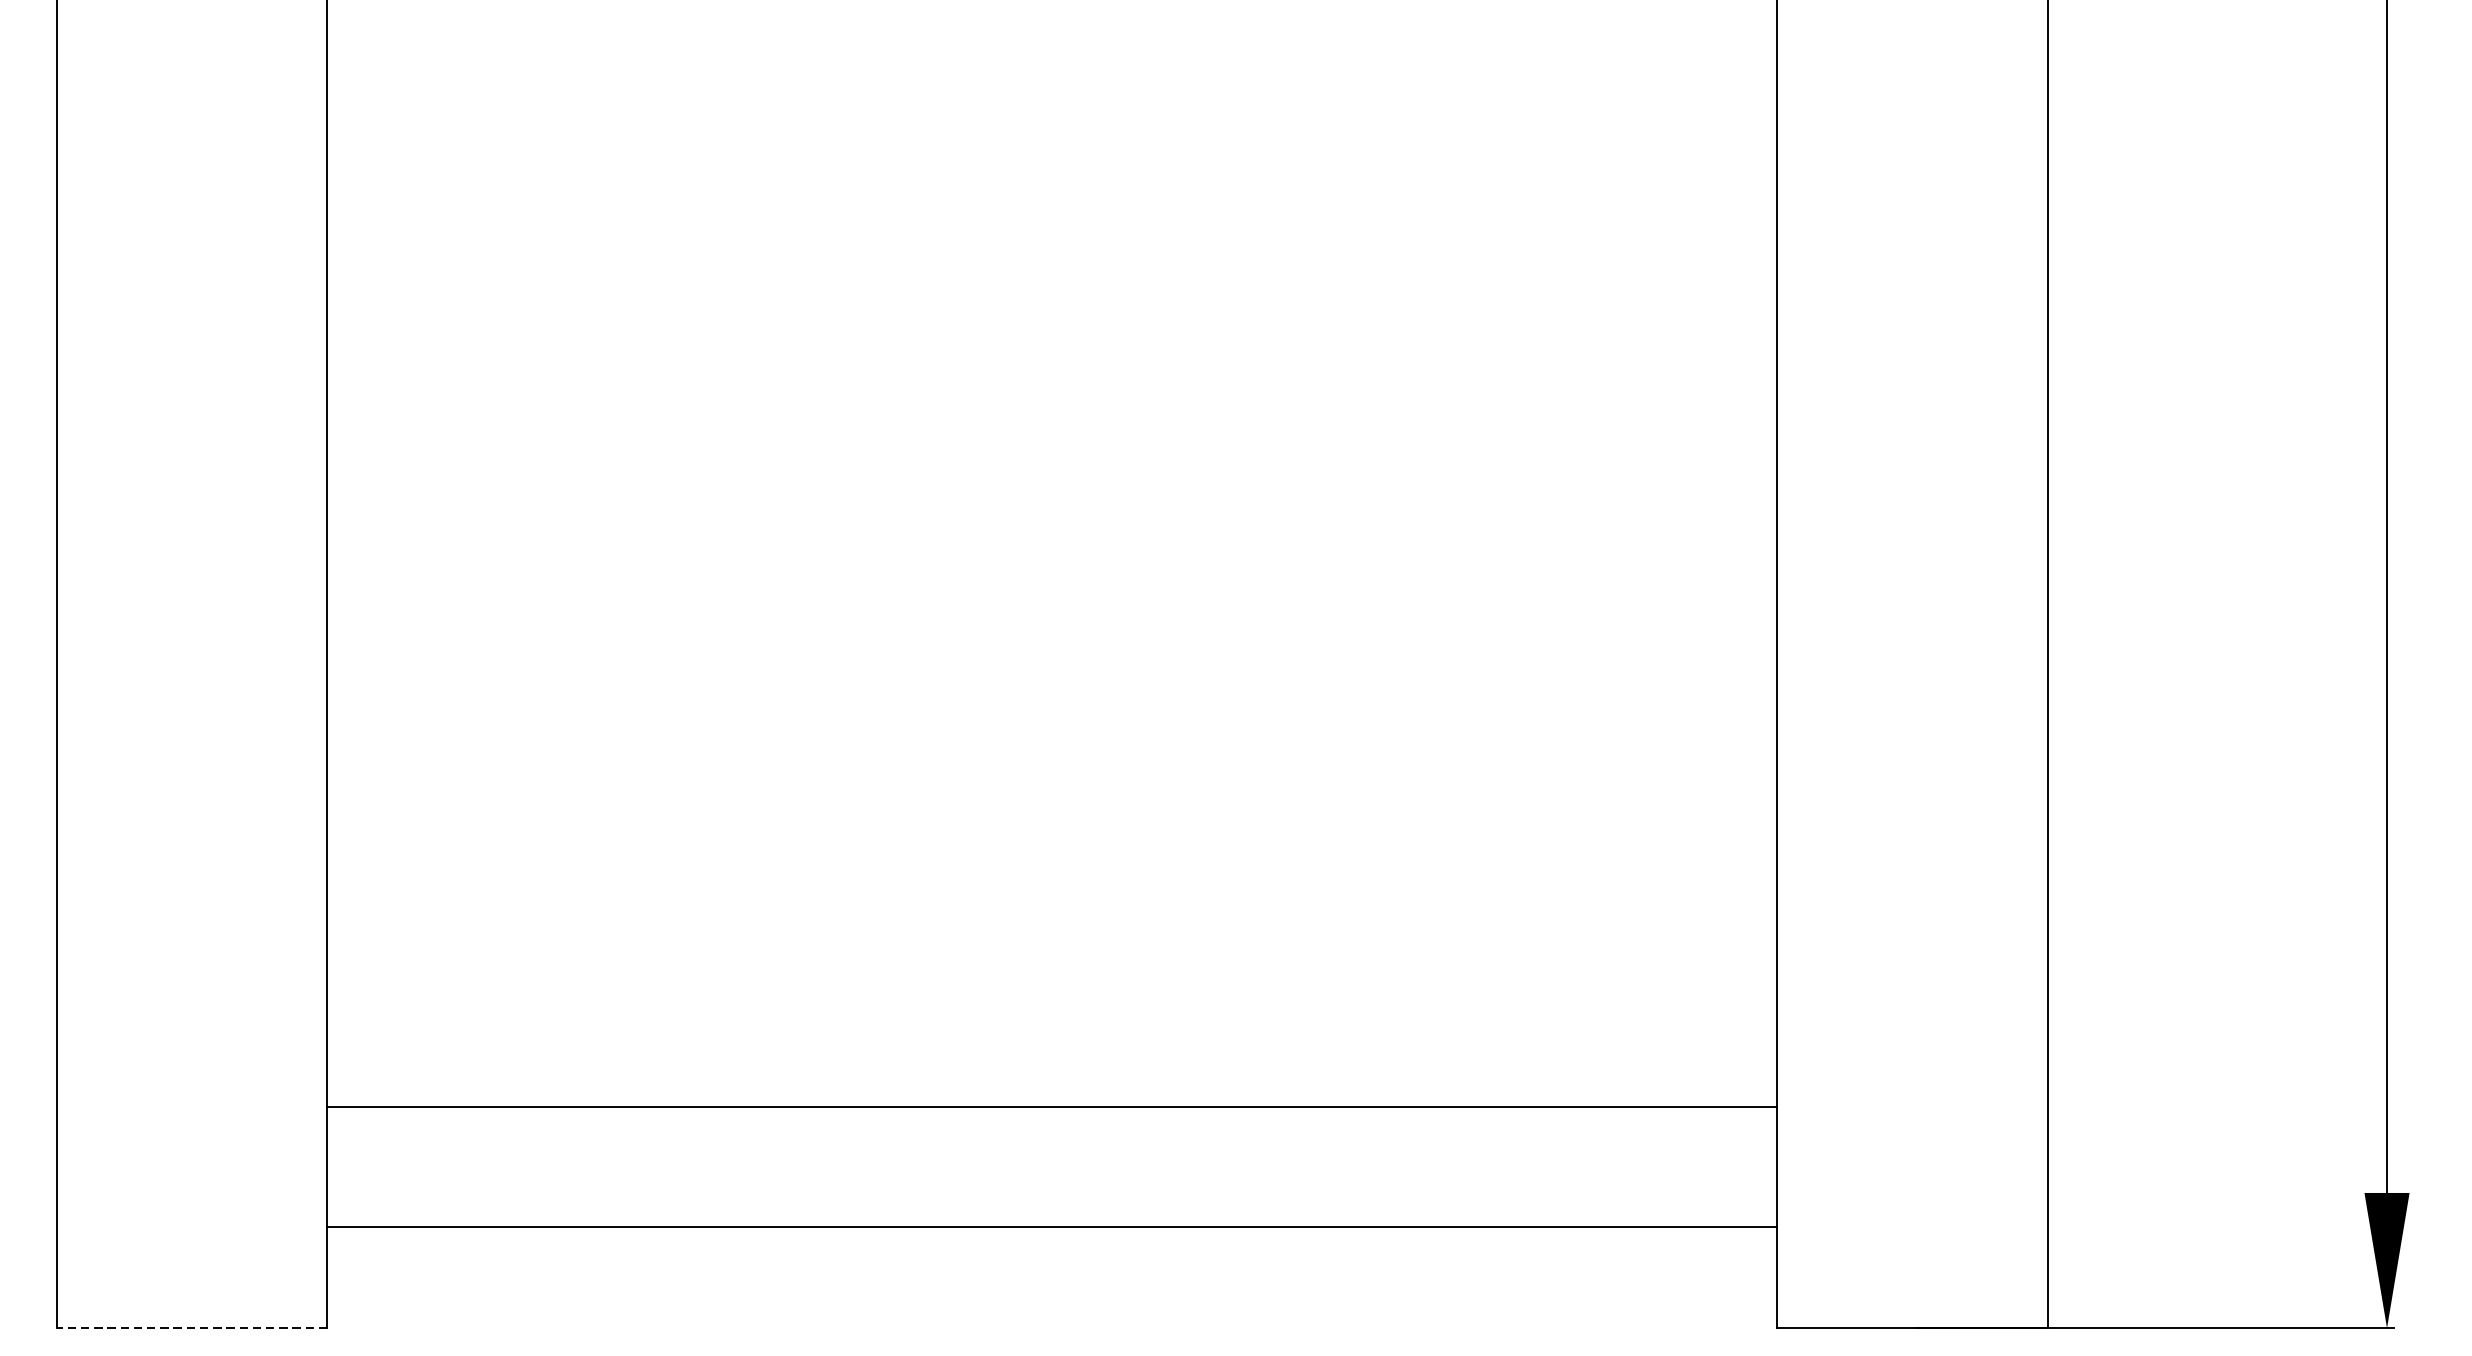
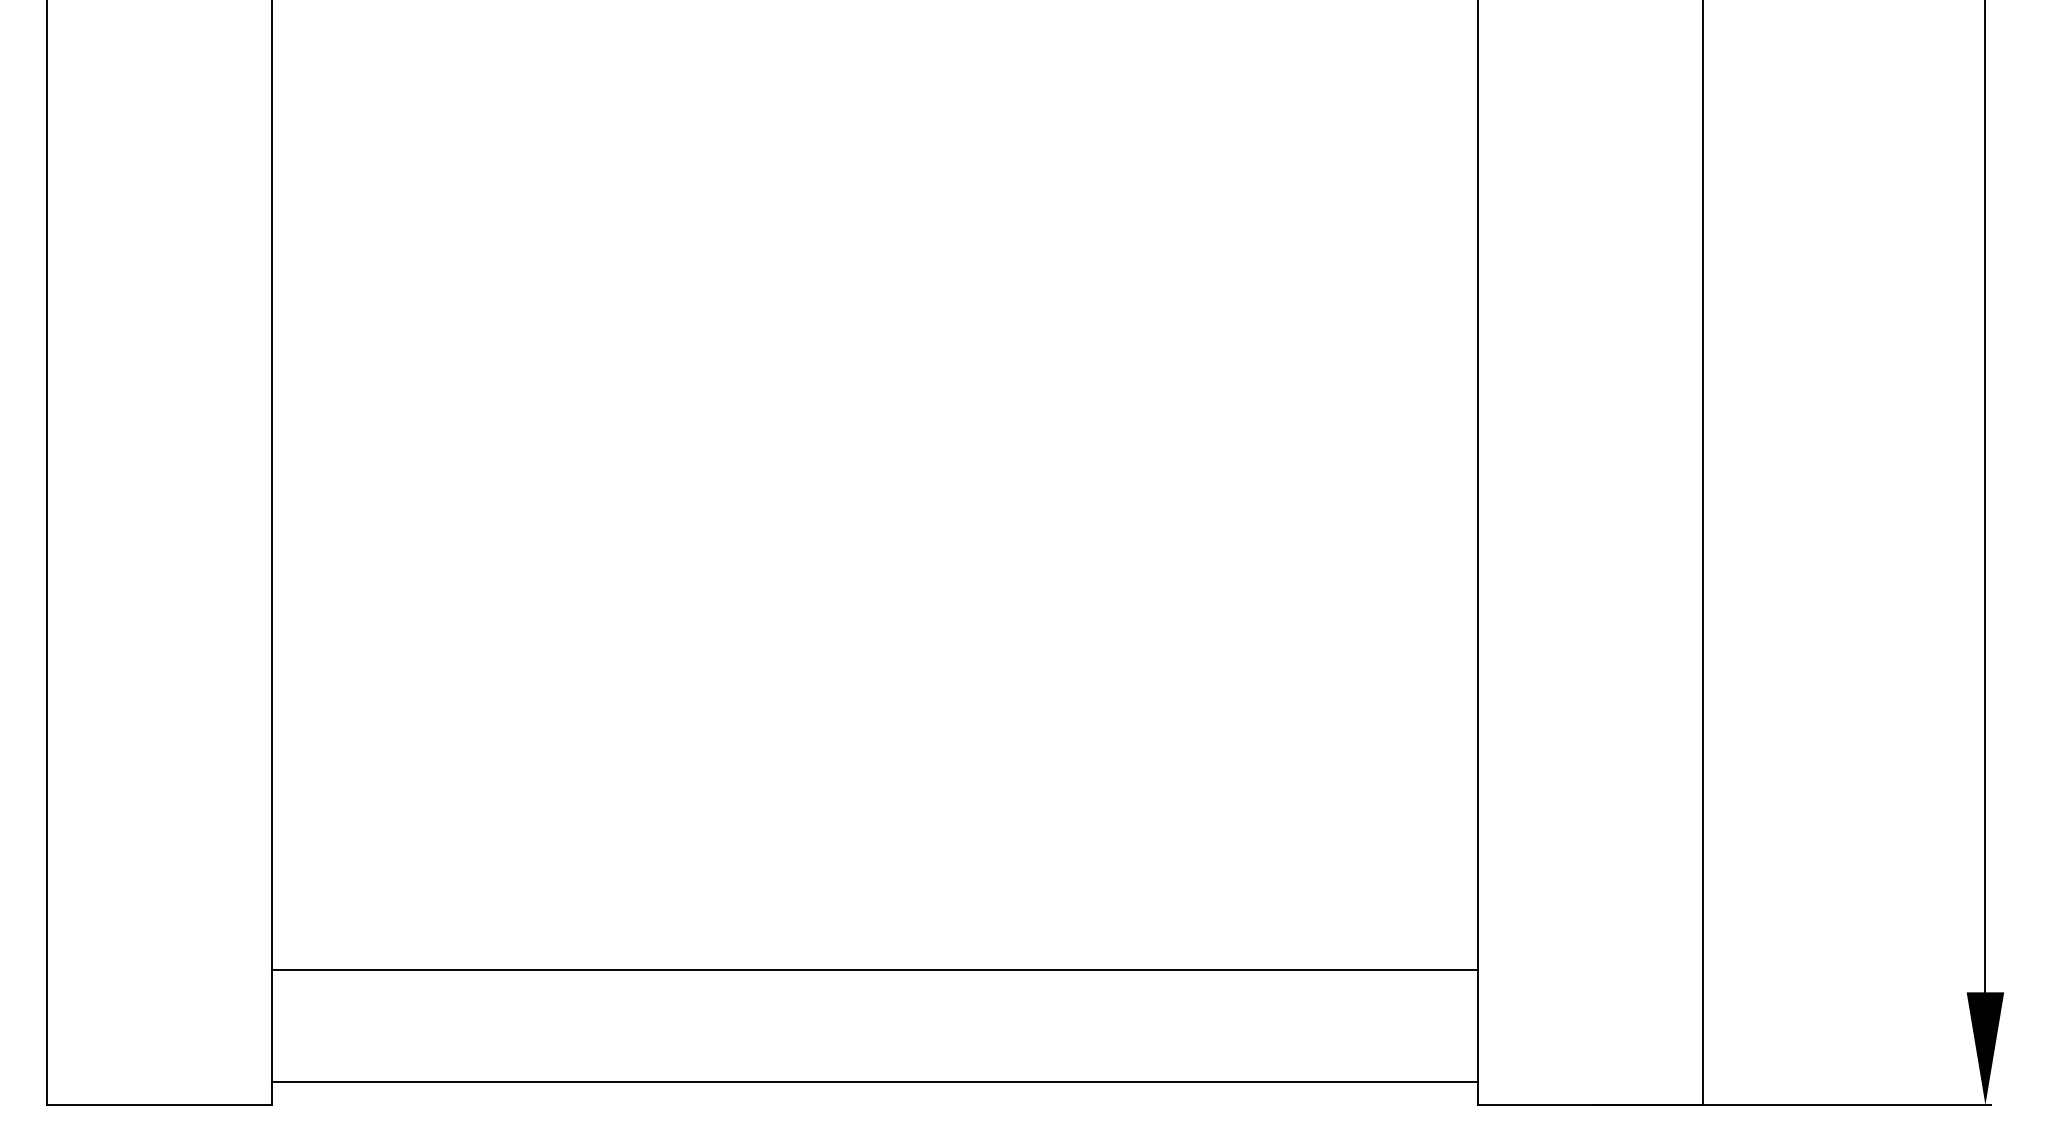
line: (1052, 1106) -> (875, 969), moved
line: (1052, 1226) -> (875, 1082), moved
line: (191, 1327) -> (159, 1104), dashed -> solid

